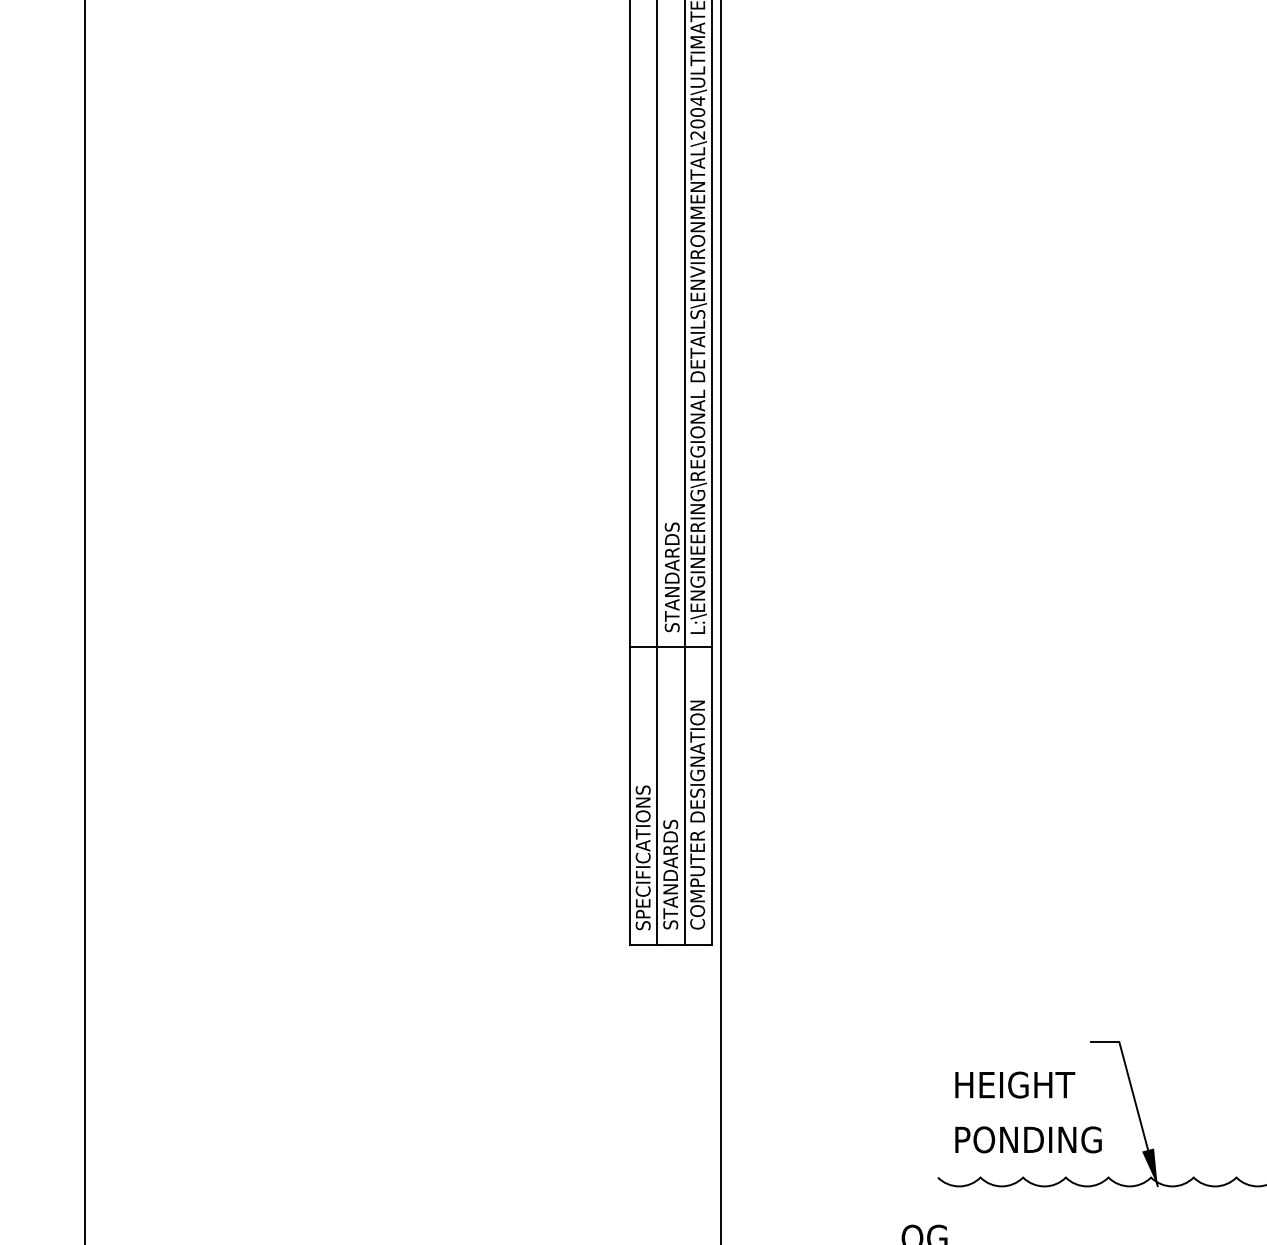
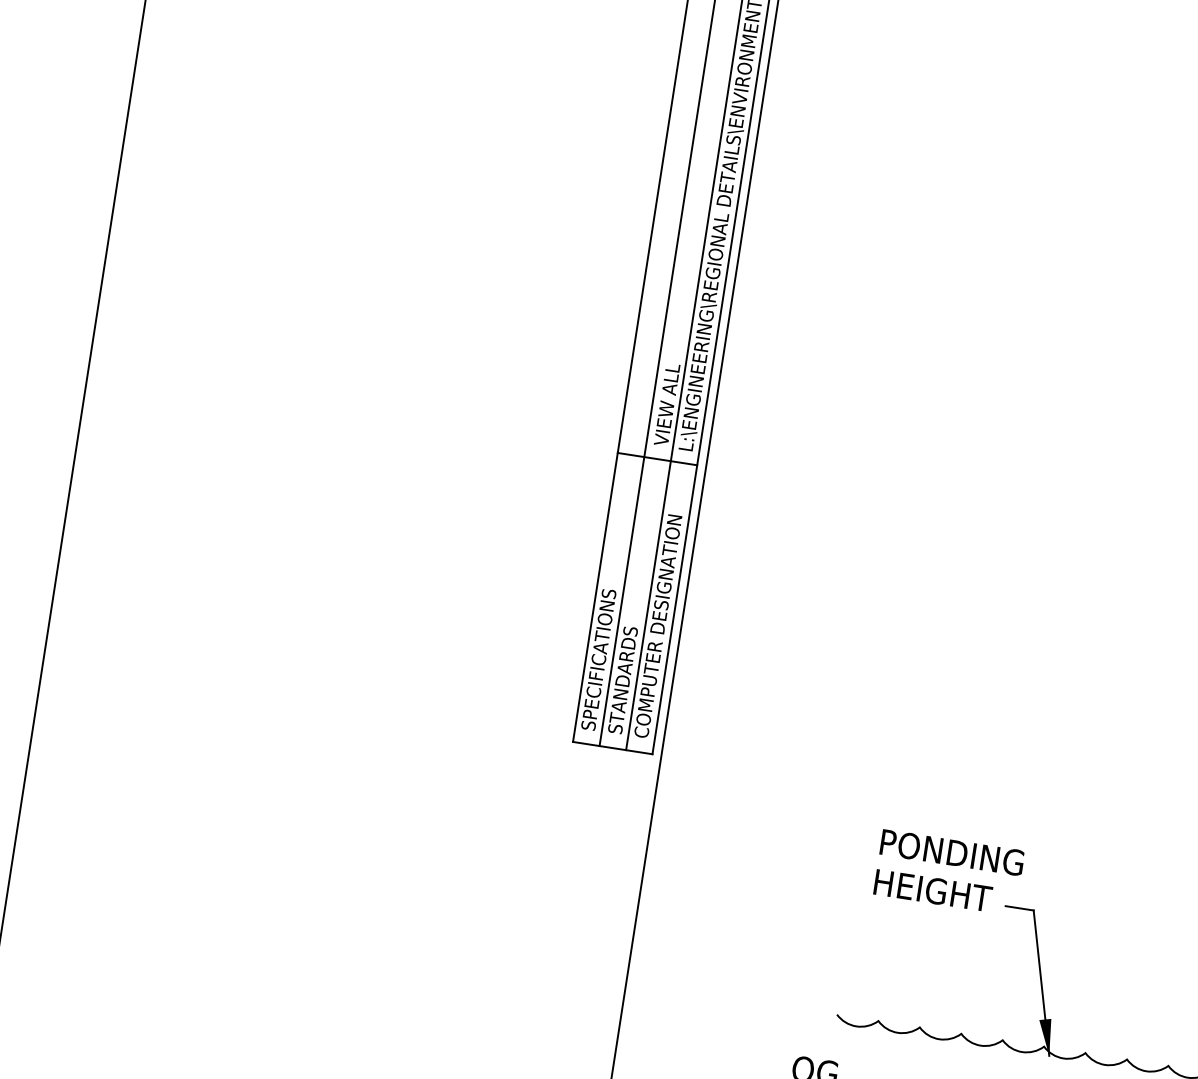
text: (671, 577) -> (668, 391), STANDARDS -> VIEW ALL
text: (1015, 1084) -> (933, 890), moved
text: (1028, 1139) -> (952, 852), moved

